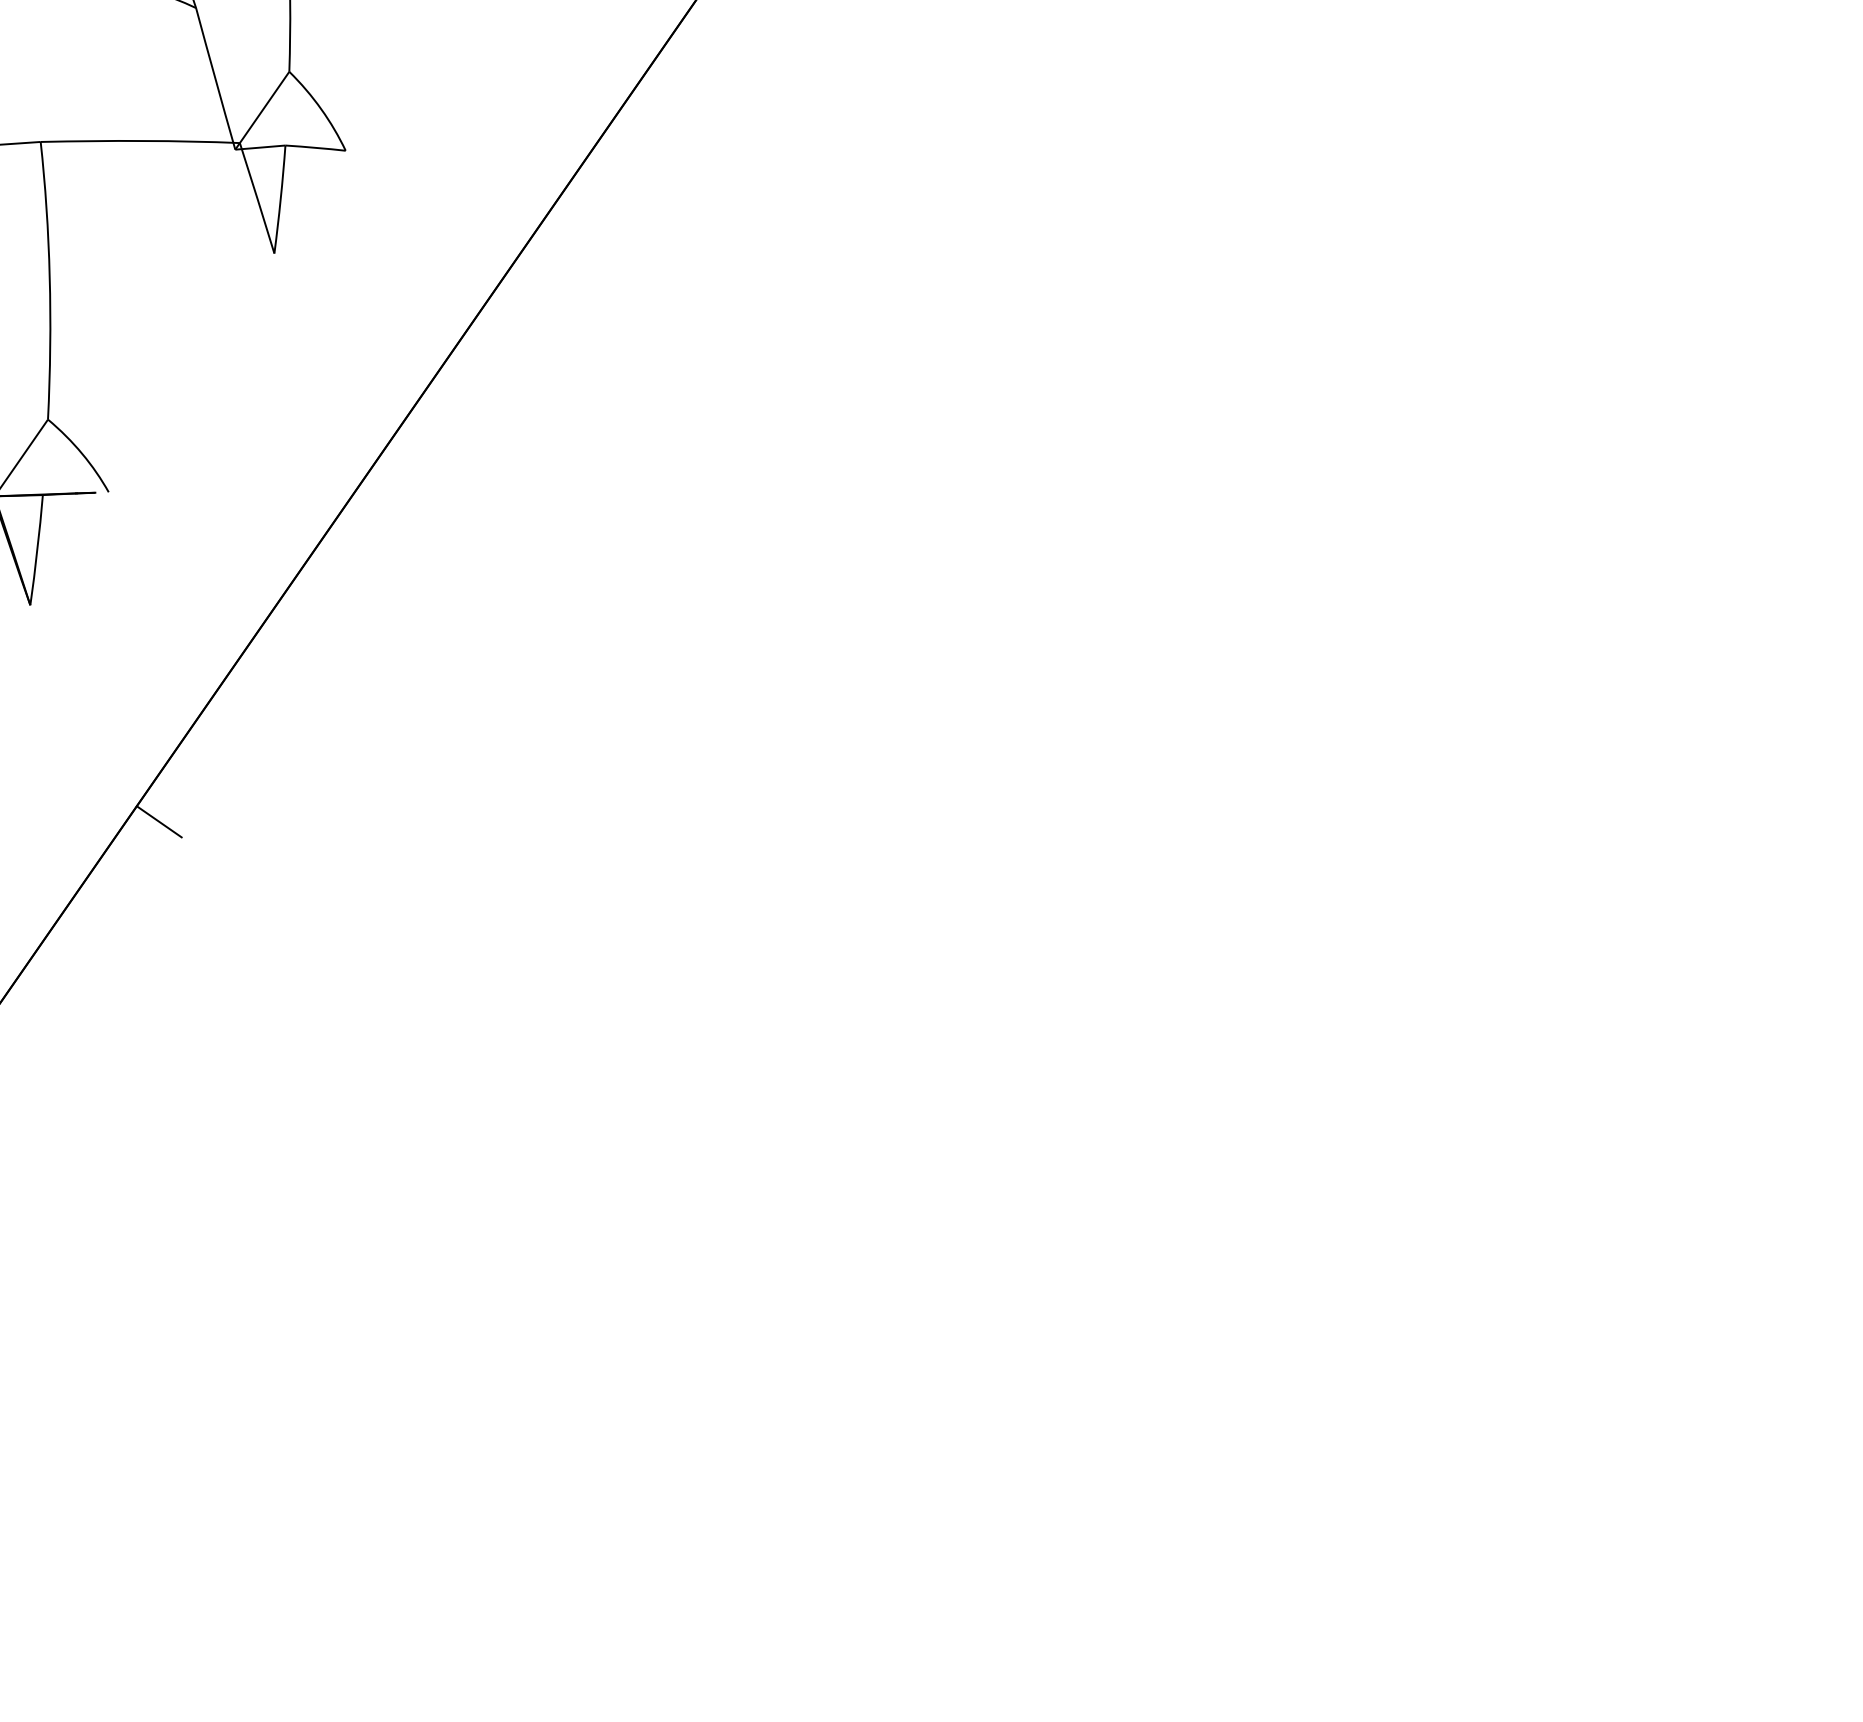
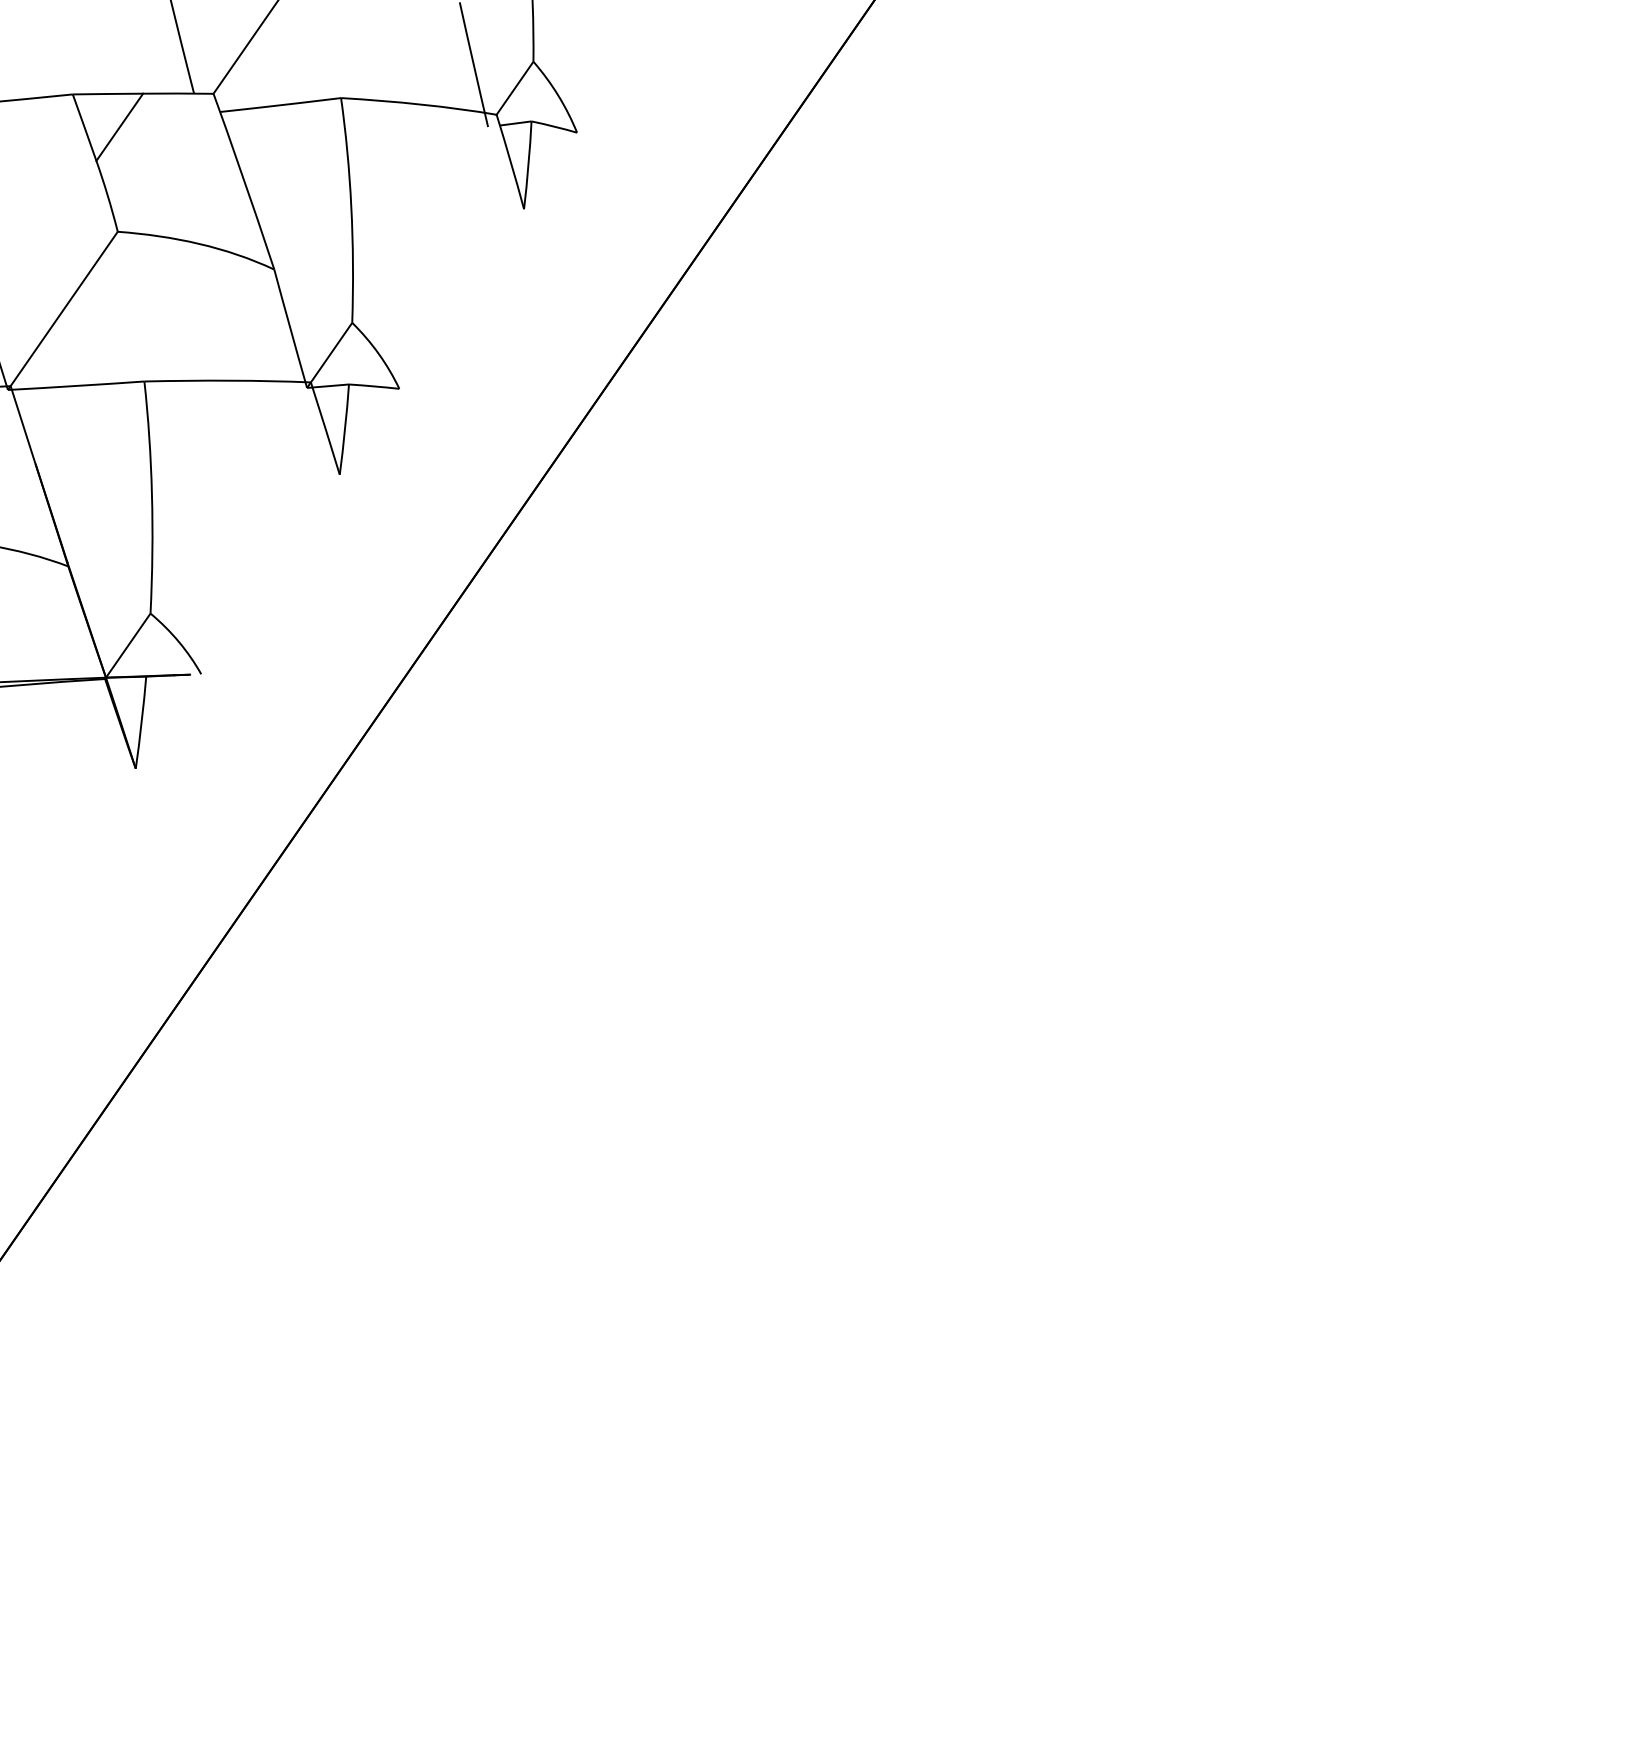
line: (159, 821) -> (243, 949), removed

